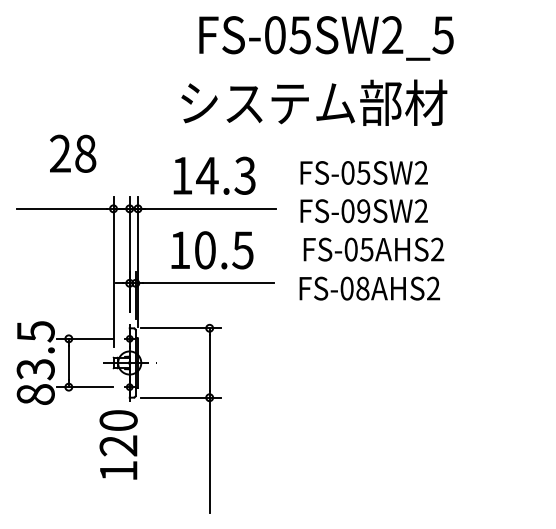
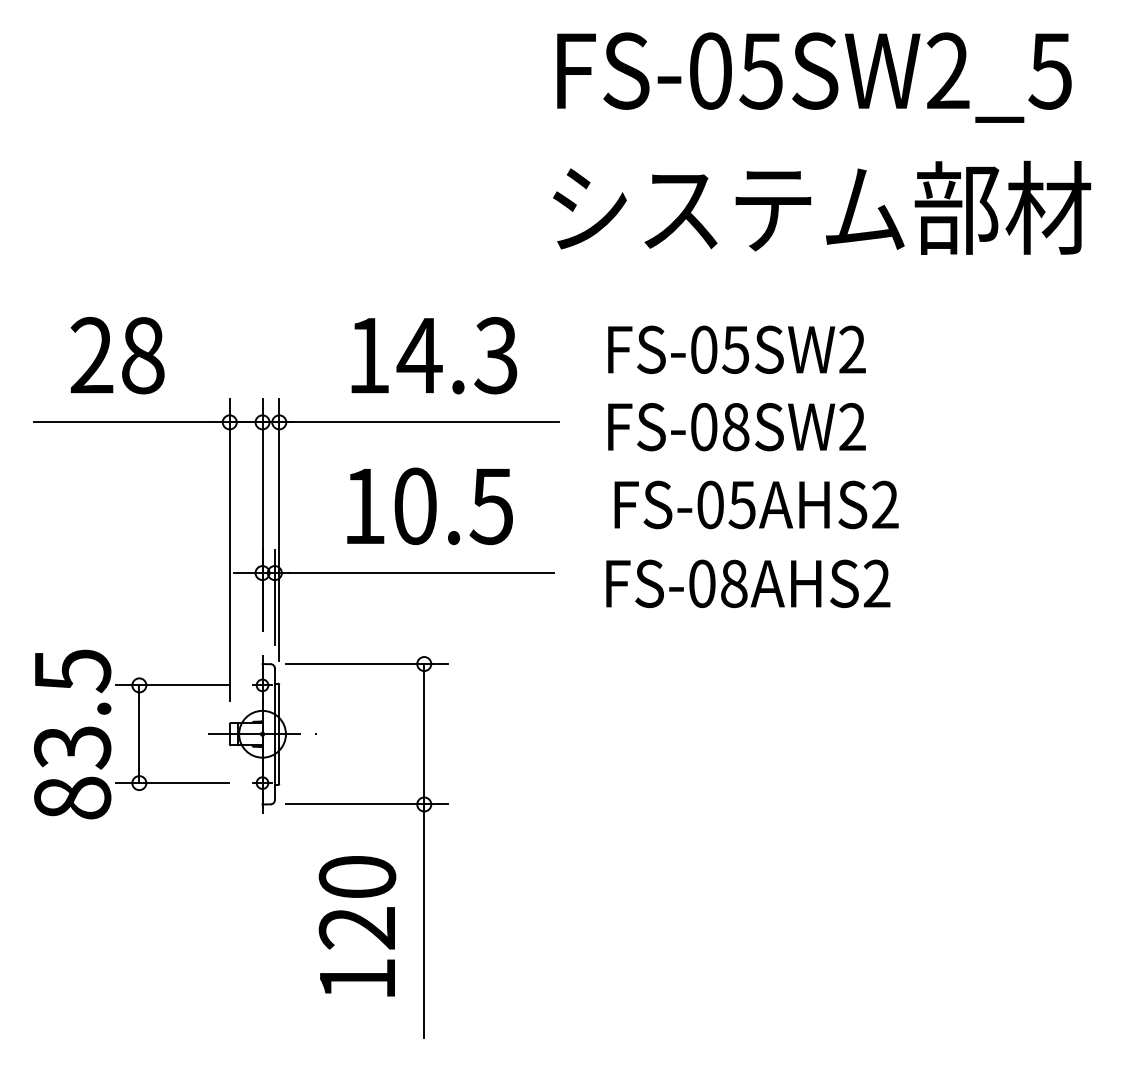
text: (326, 38) -> (814, 77), moved
text: (314, 102) -> (822, 207), moved
text: (73, 153) -> (118, 354), moved
text: (363, 211) -> (735, 427), FS-09SW2 -> FS-08SW2
text: (118, 444) -> (357, 925), moved

